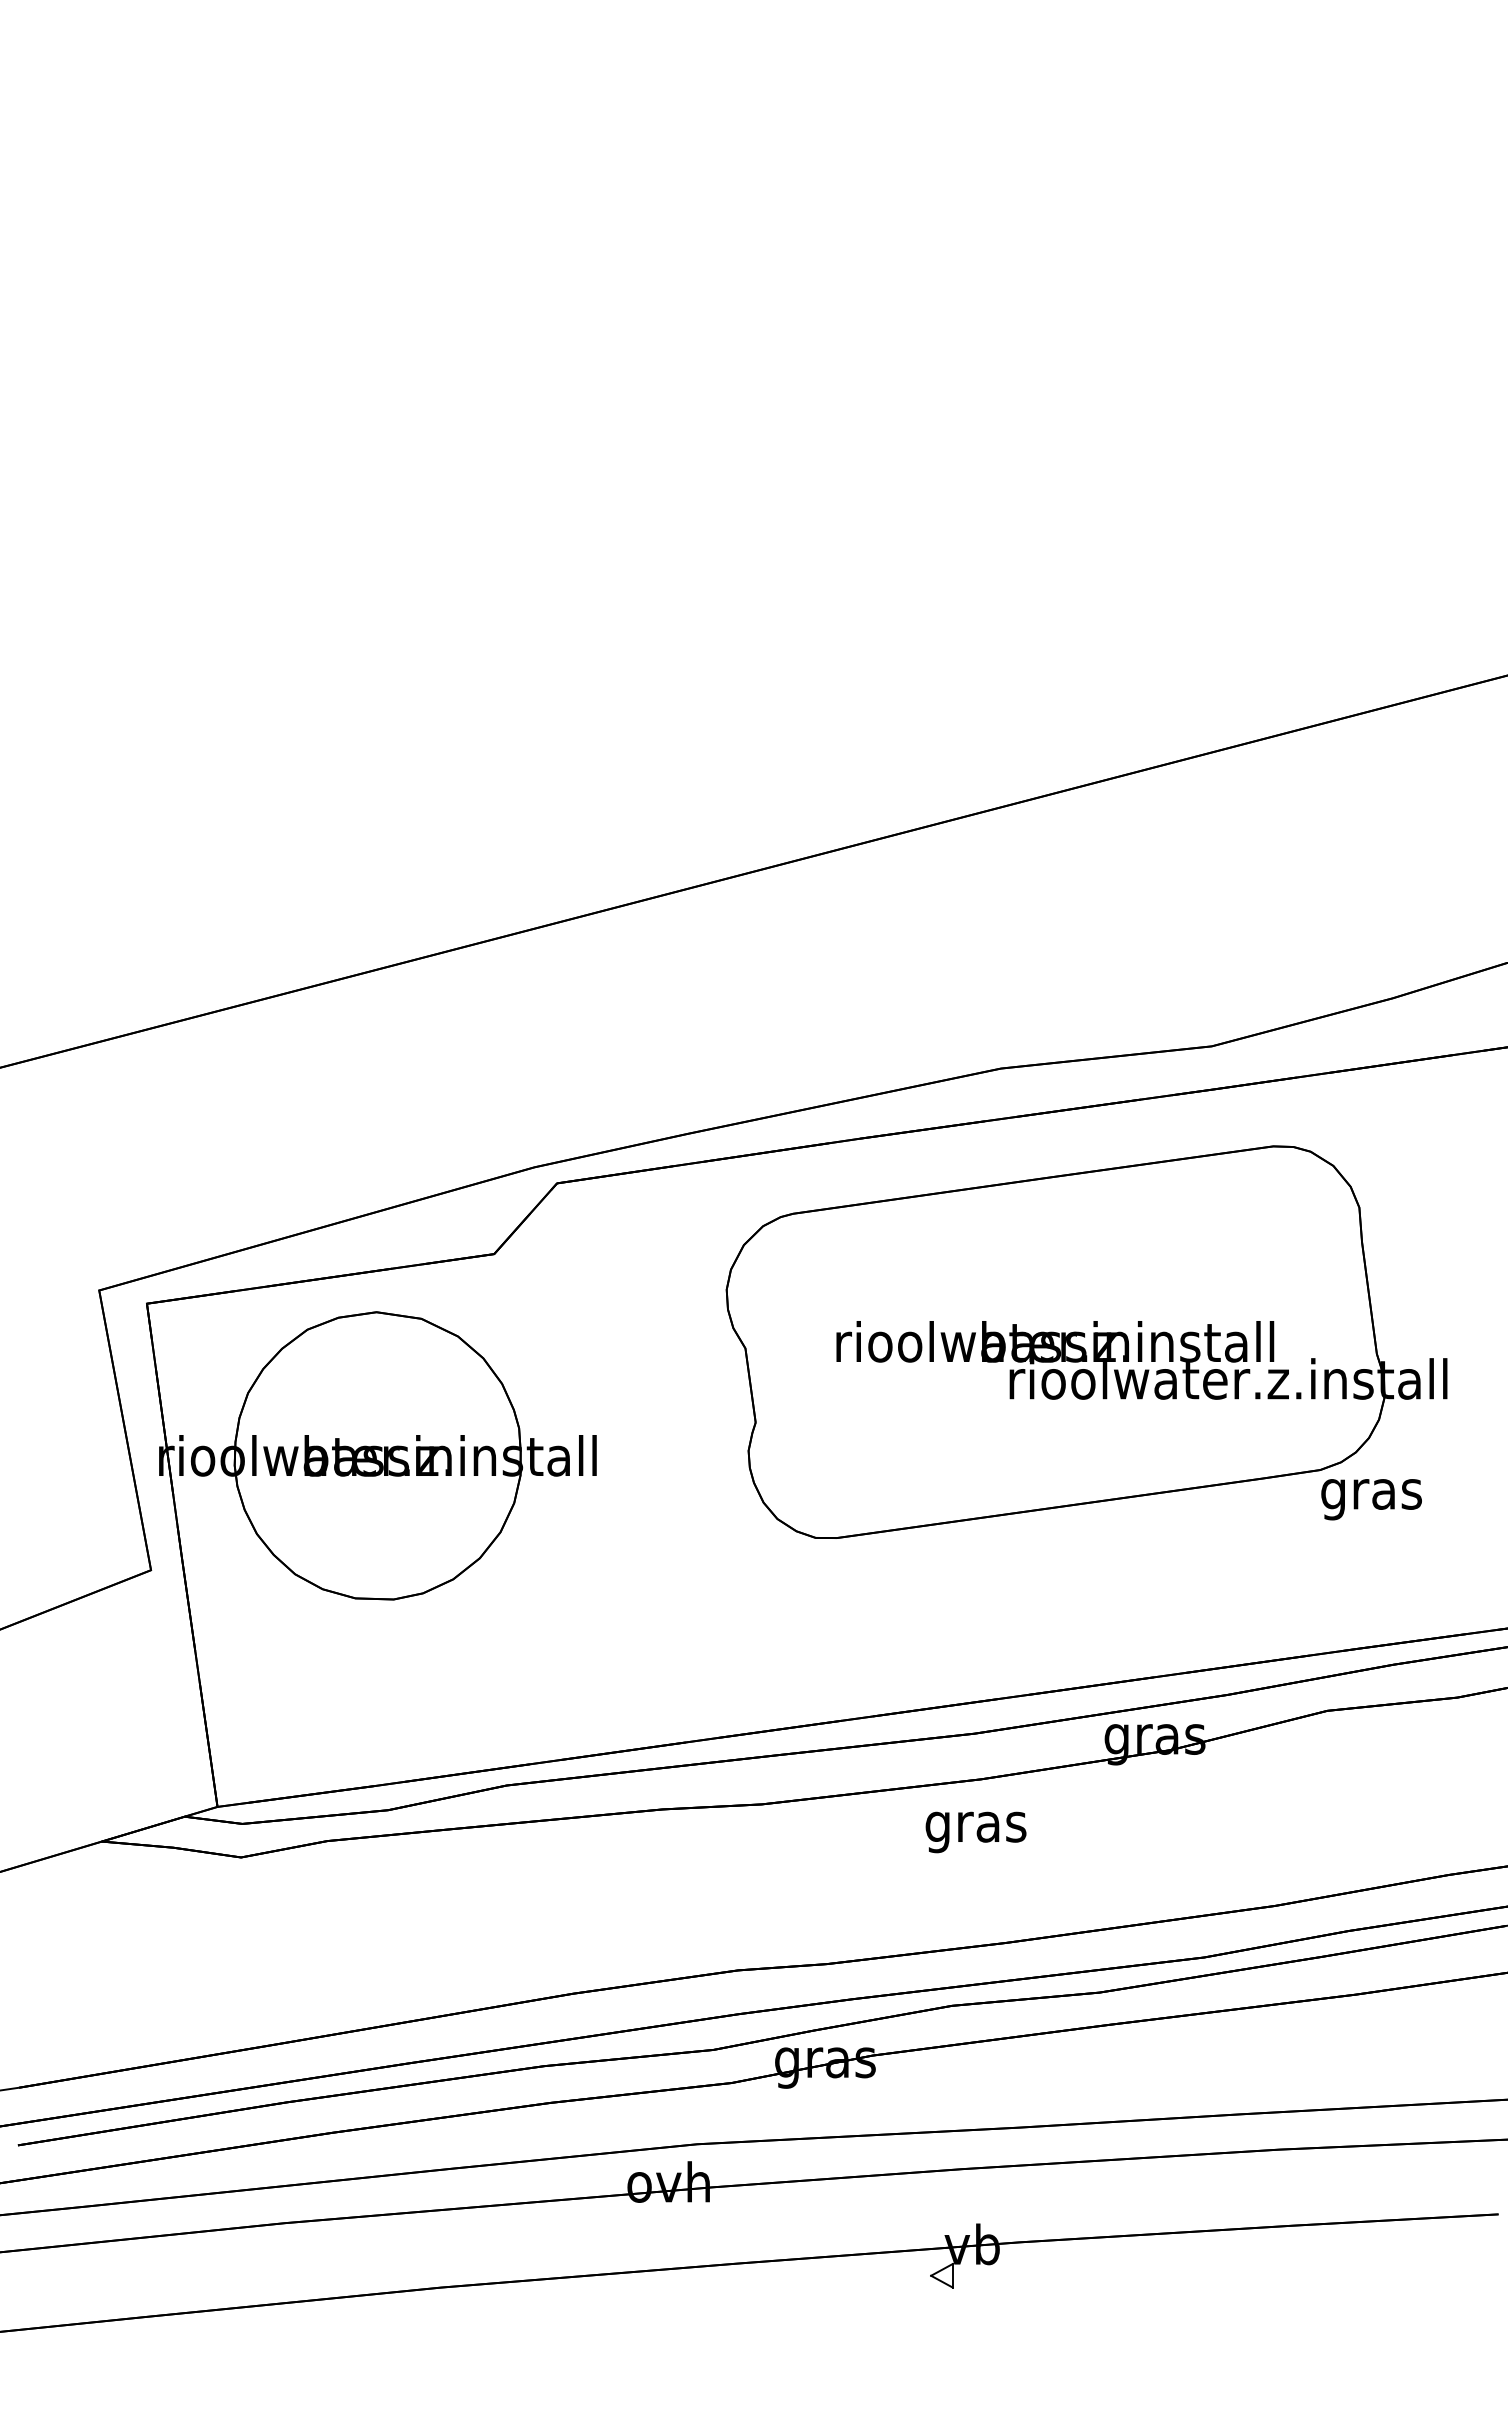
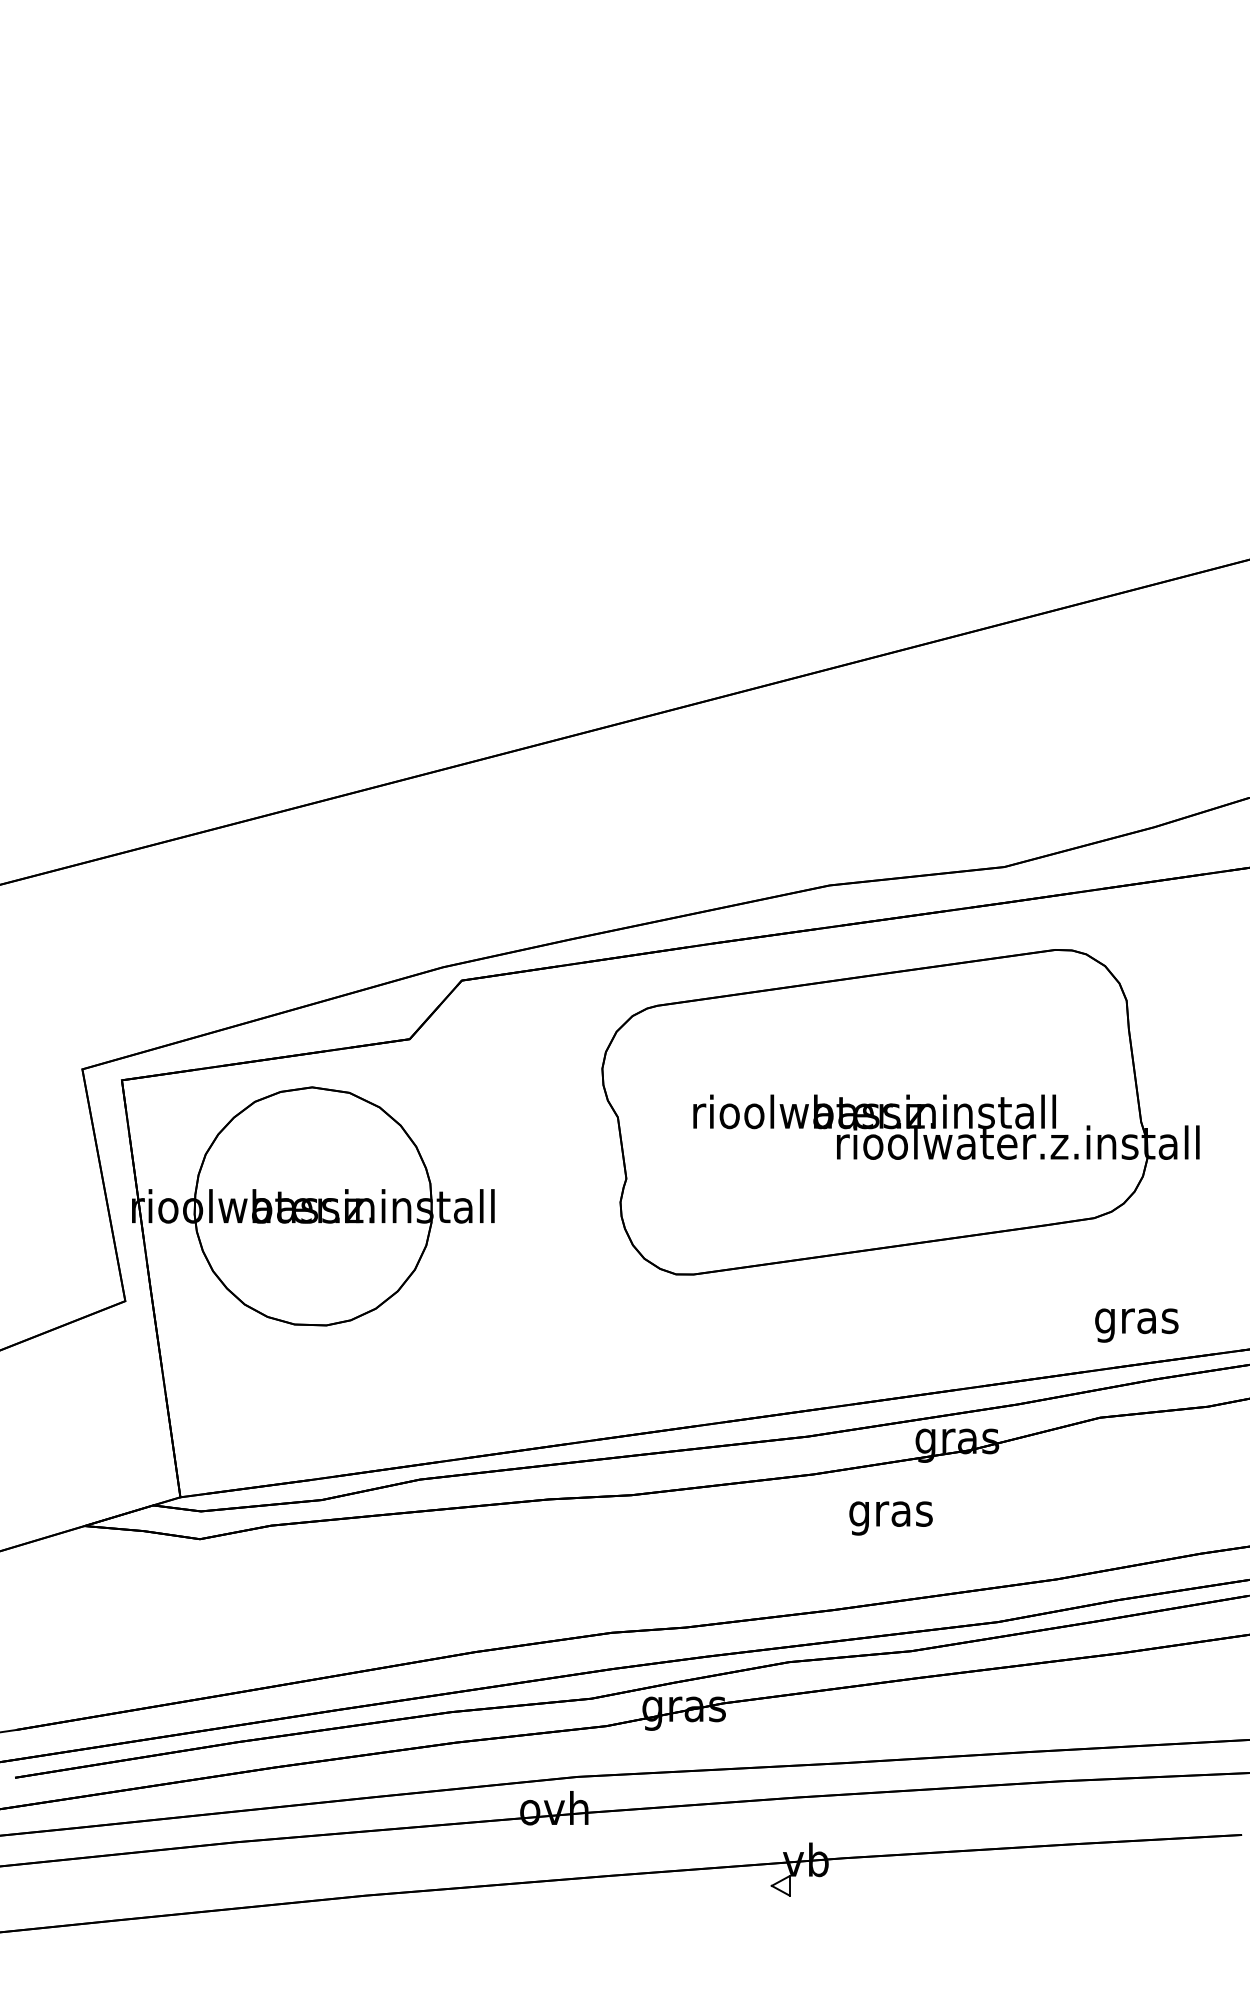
text: (1371, 1499) -> (1136, 1325), moved
text: (975, 1832) -> (890, 1518), moved

